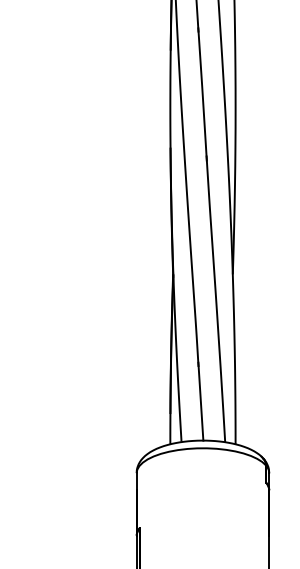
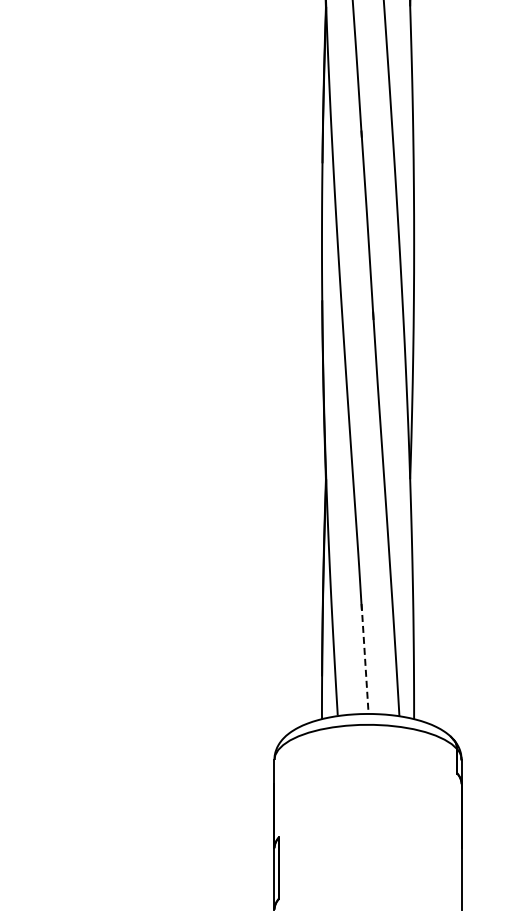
line: (201, 402) -> (365, 659), solid -> dashed

